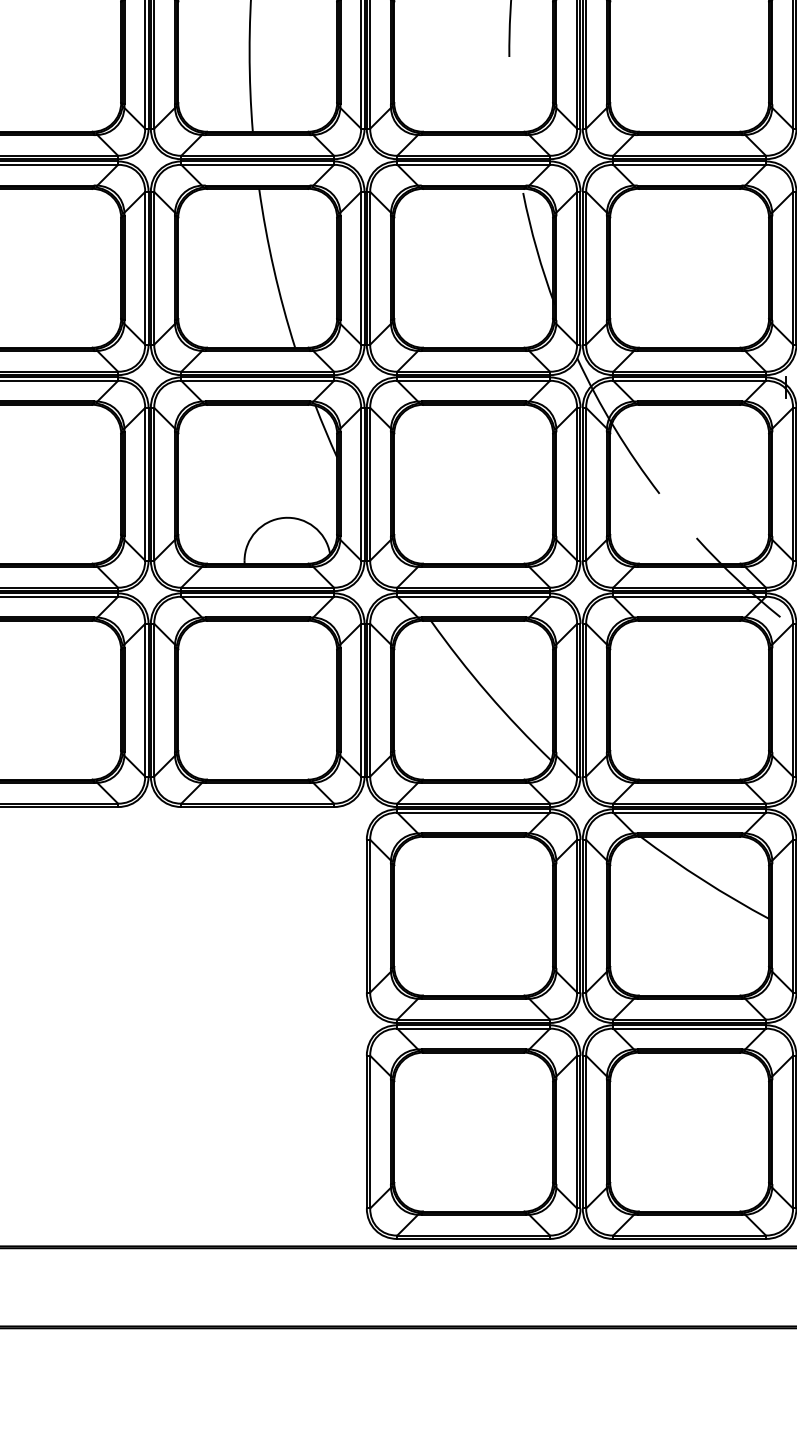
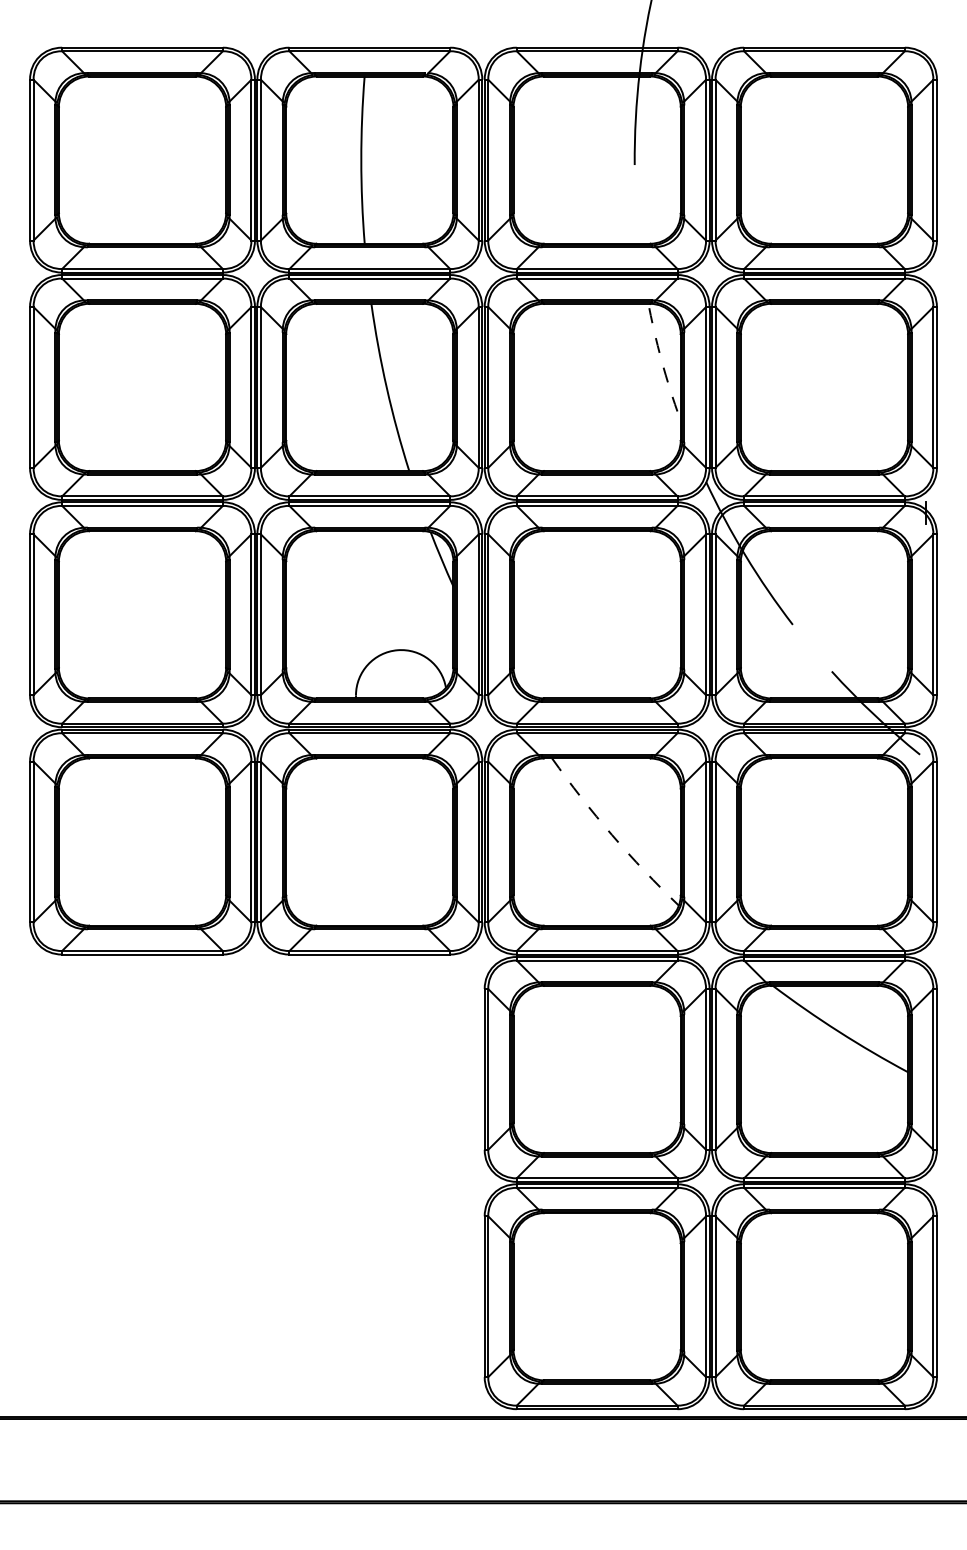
arc: (536, 249) -> (663, 367), solid -> dashed
arc: (488, 693) -> (612, 835), solid -> dashed

